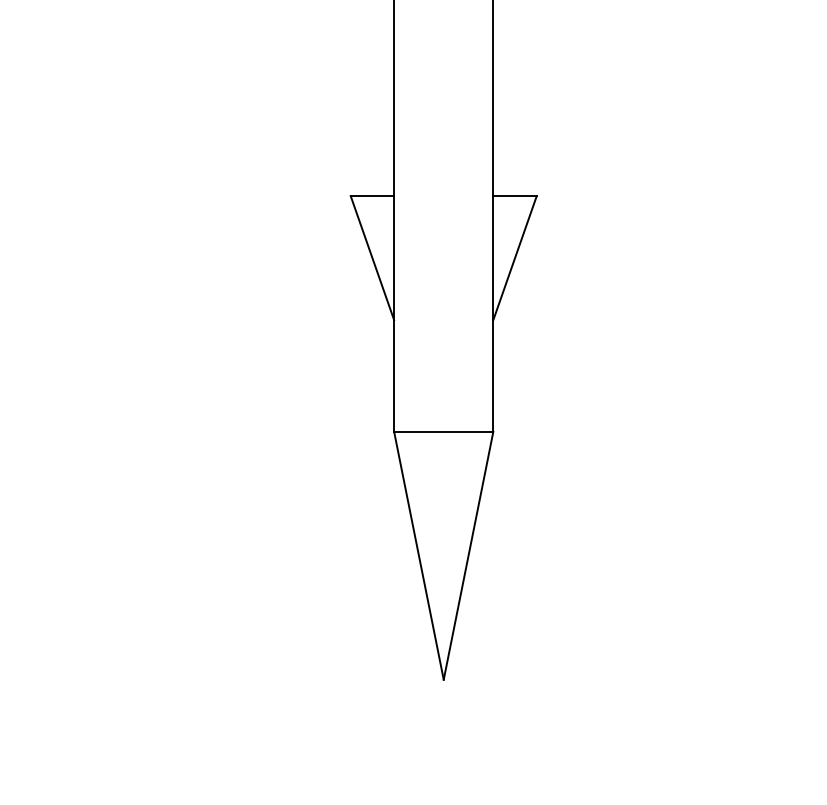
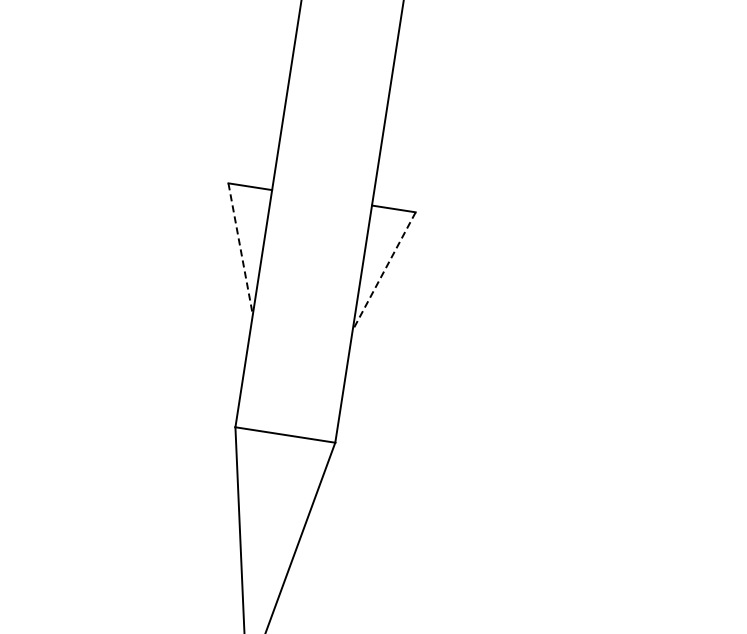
line: (372, 258) -> (240, 249), solid -> dashed
line: (515, 258) -> (384, 271), solid -> dashed

